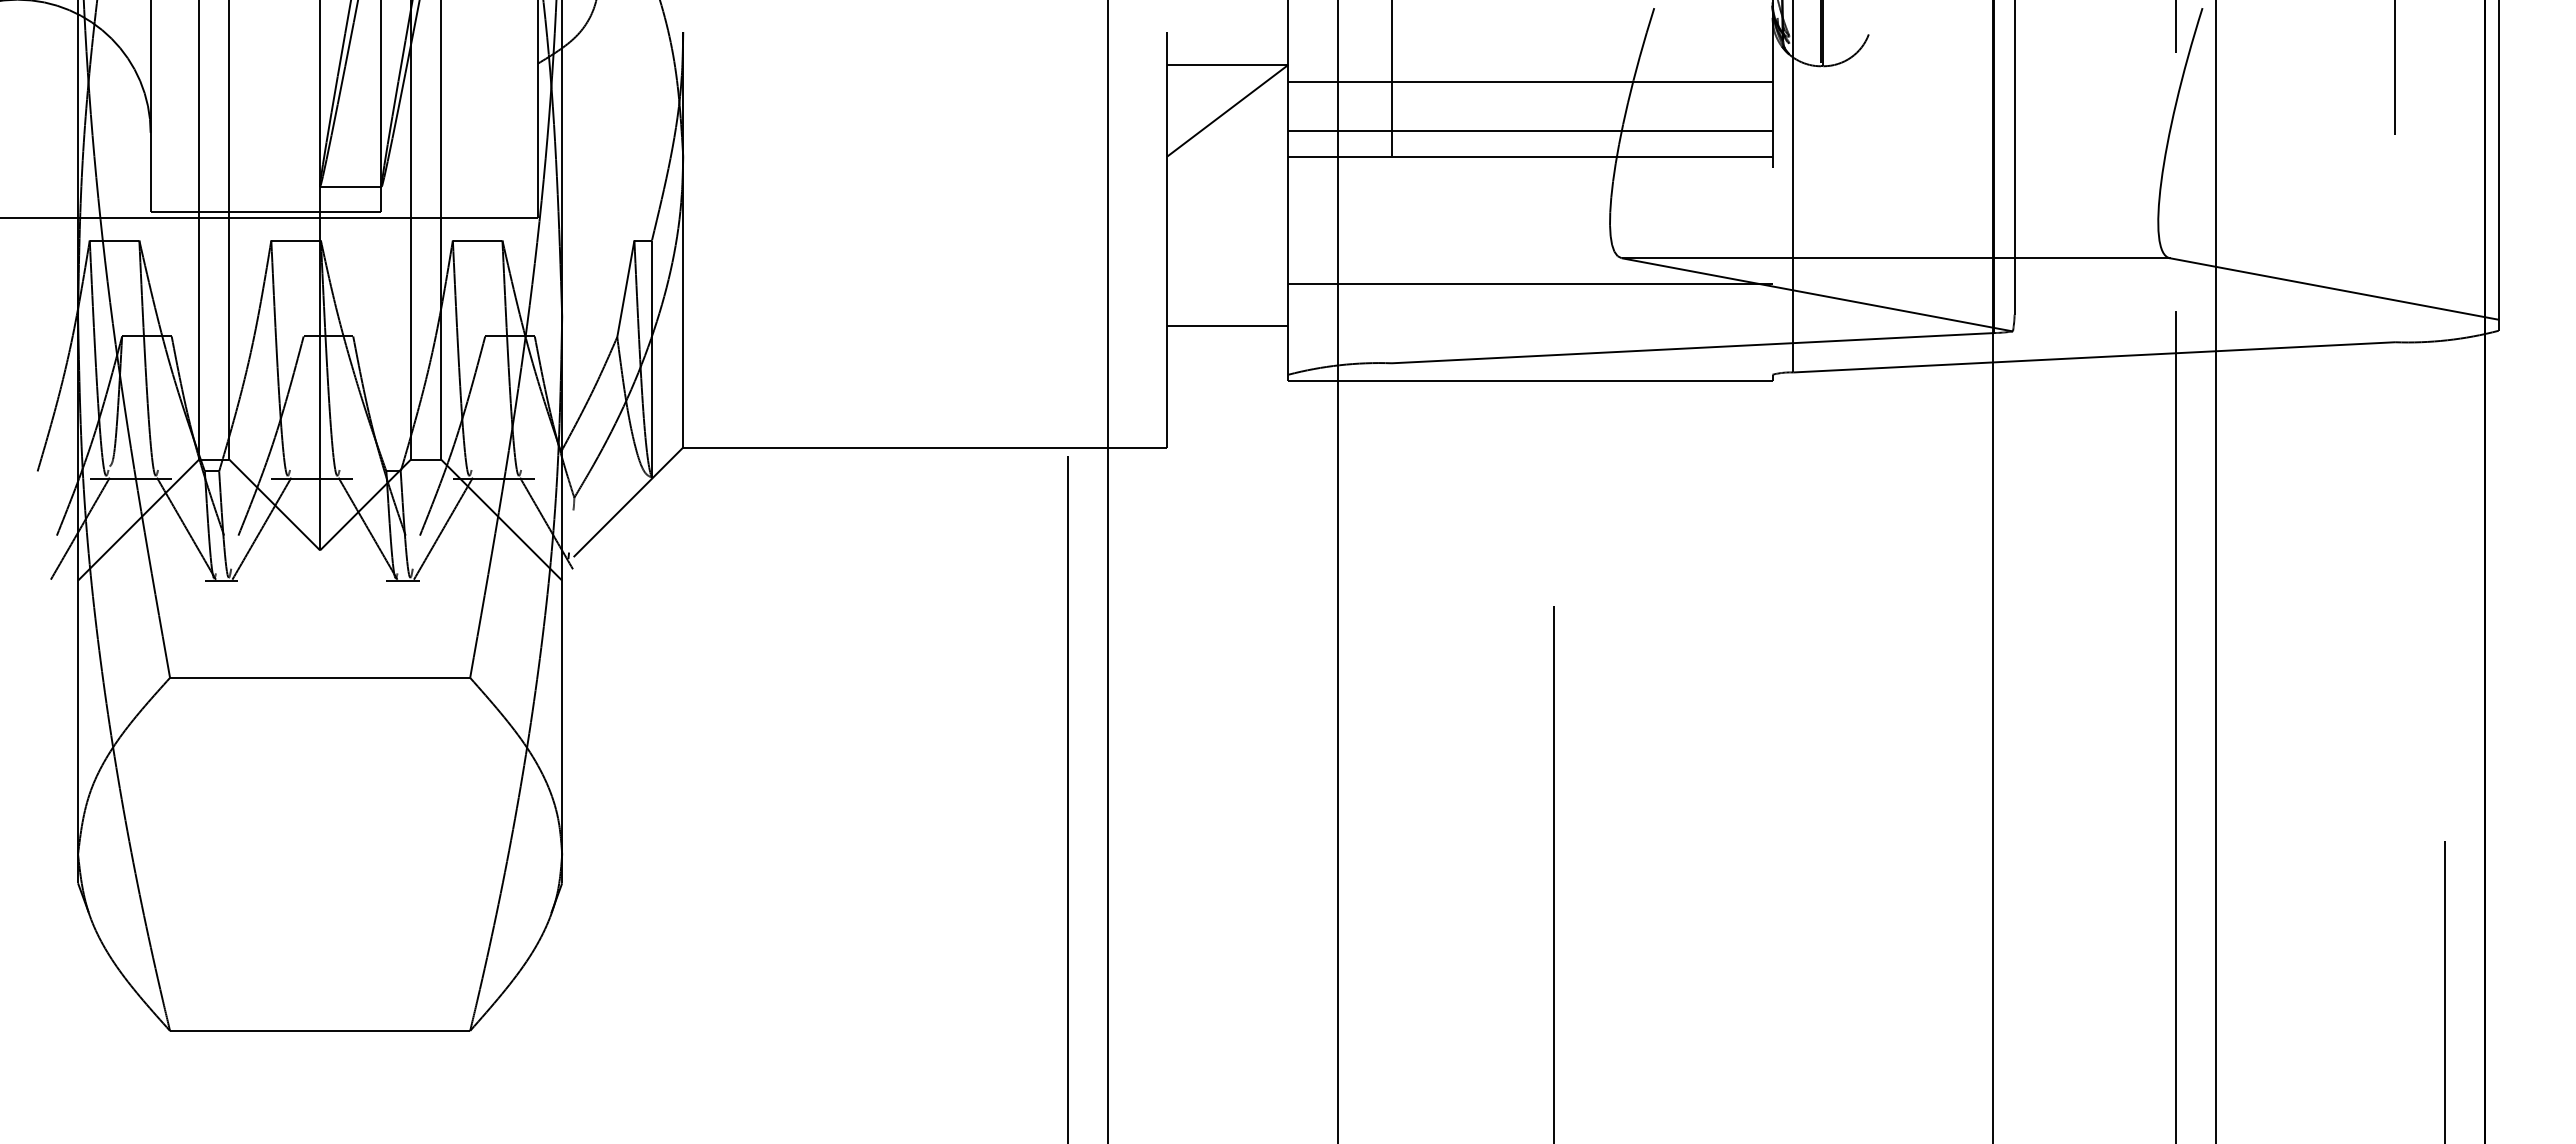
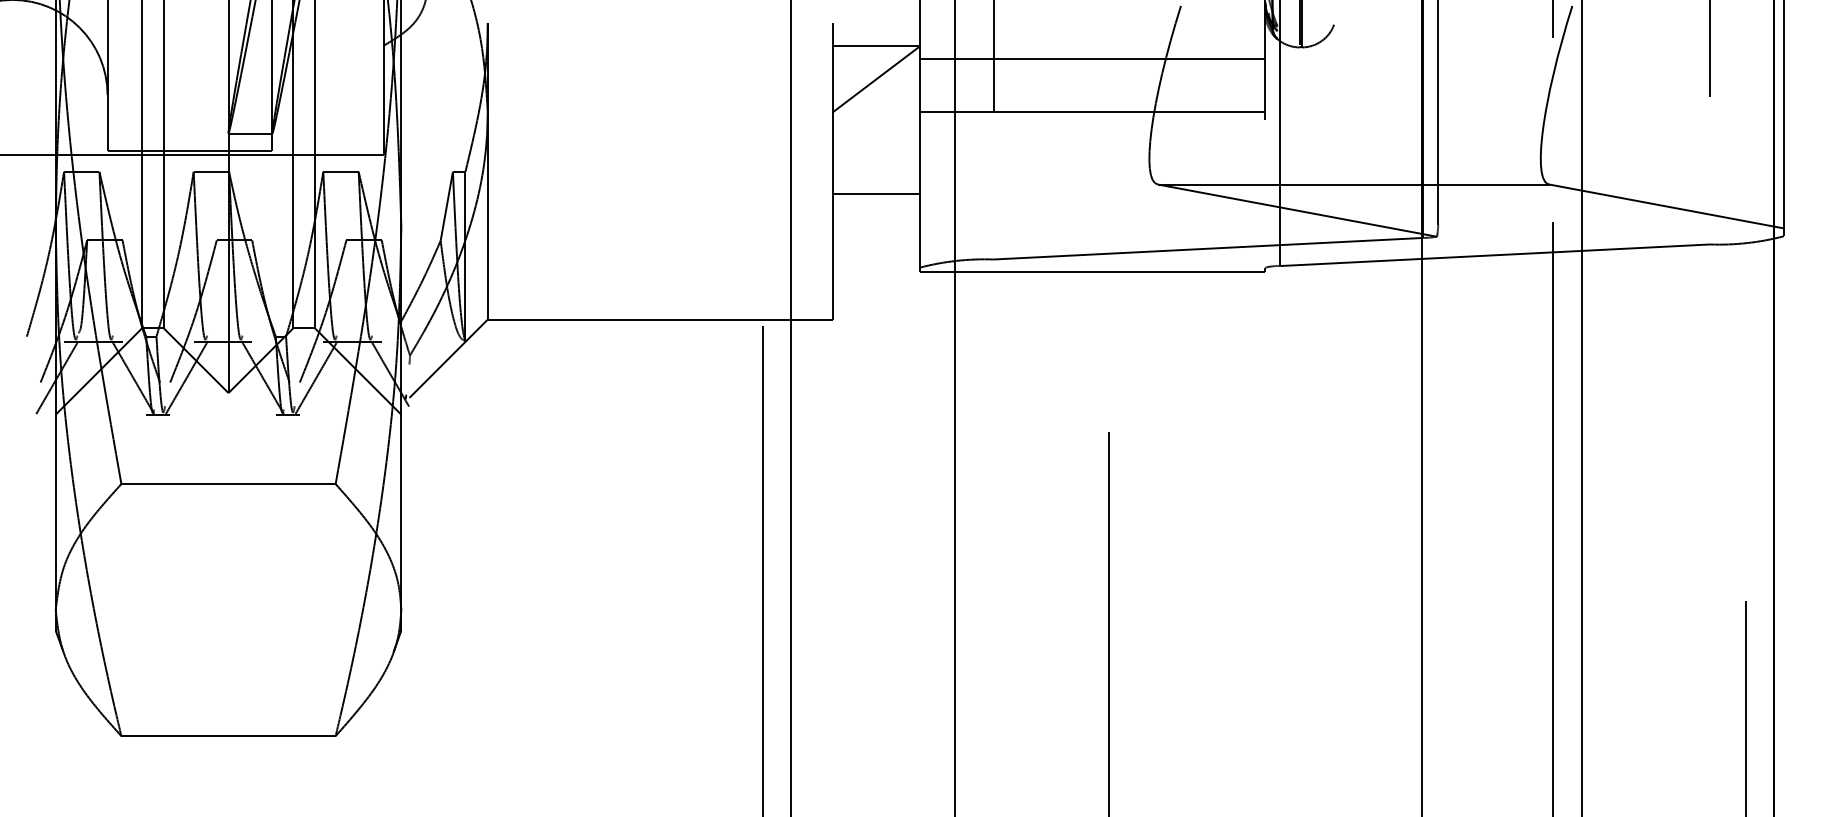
line: (1530, 130) -> (1092, 93), removed
line: (1530, 283) -> (1092, 202), removed
line: (1227, 326) -> (876, 193), moved

